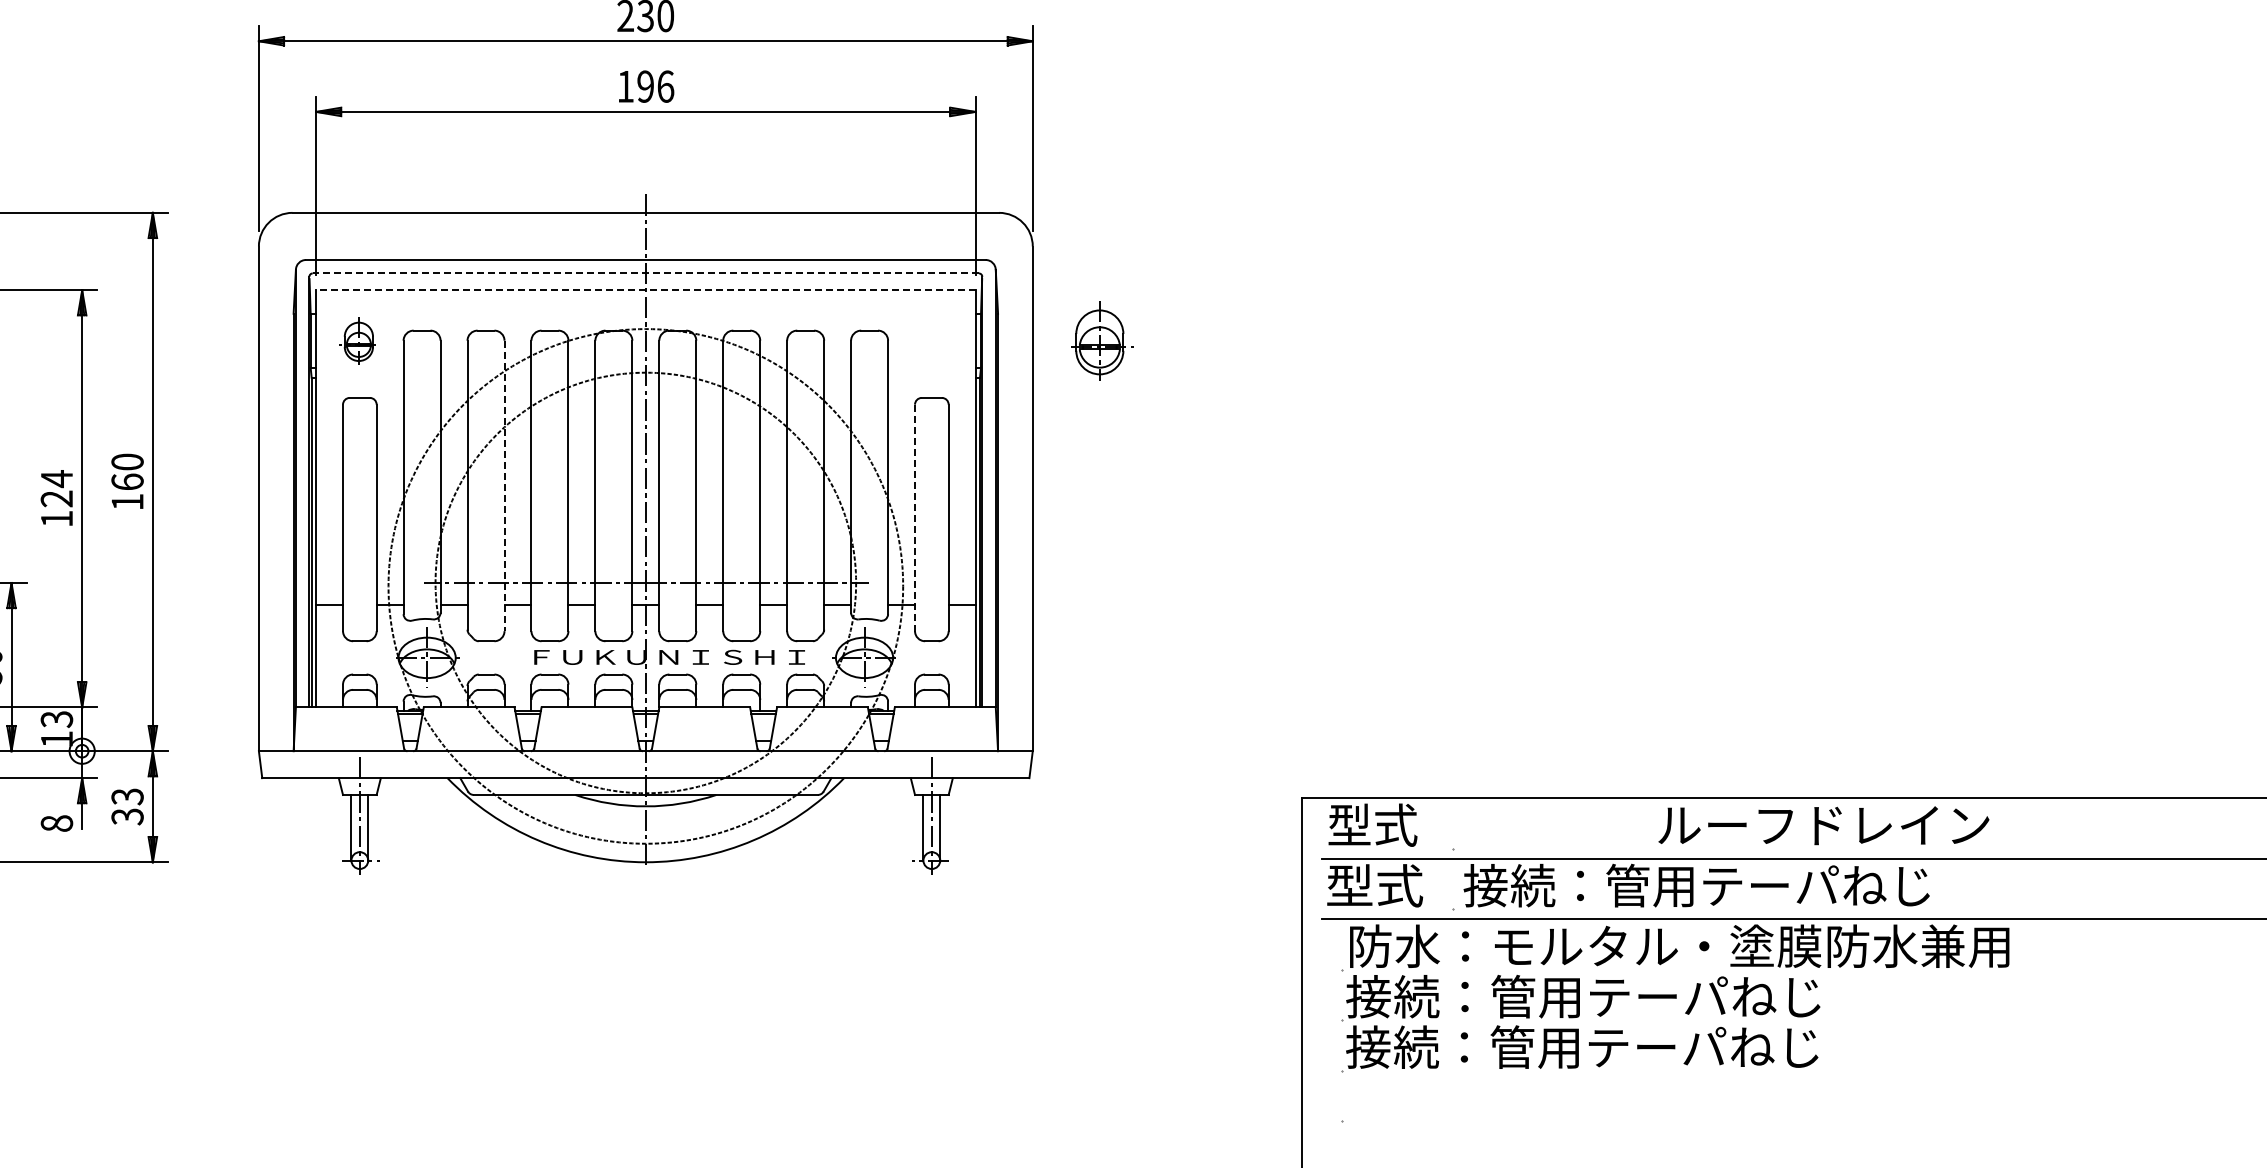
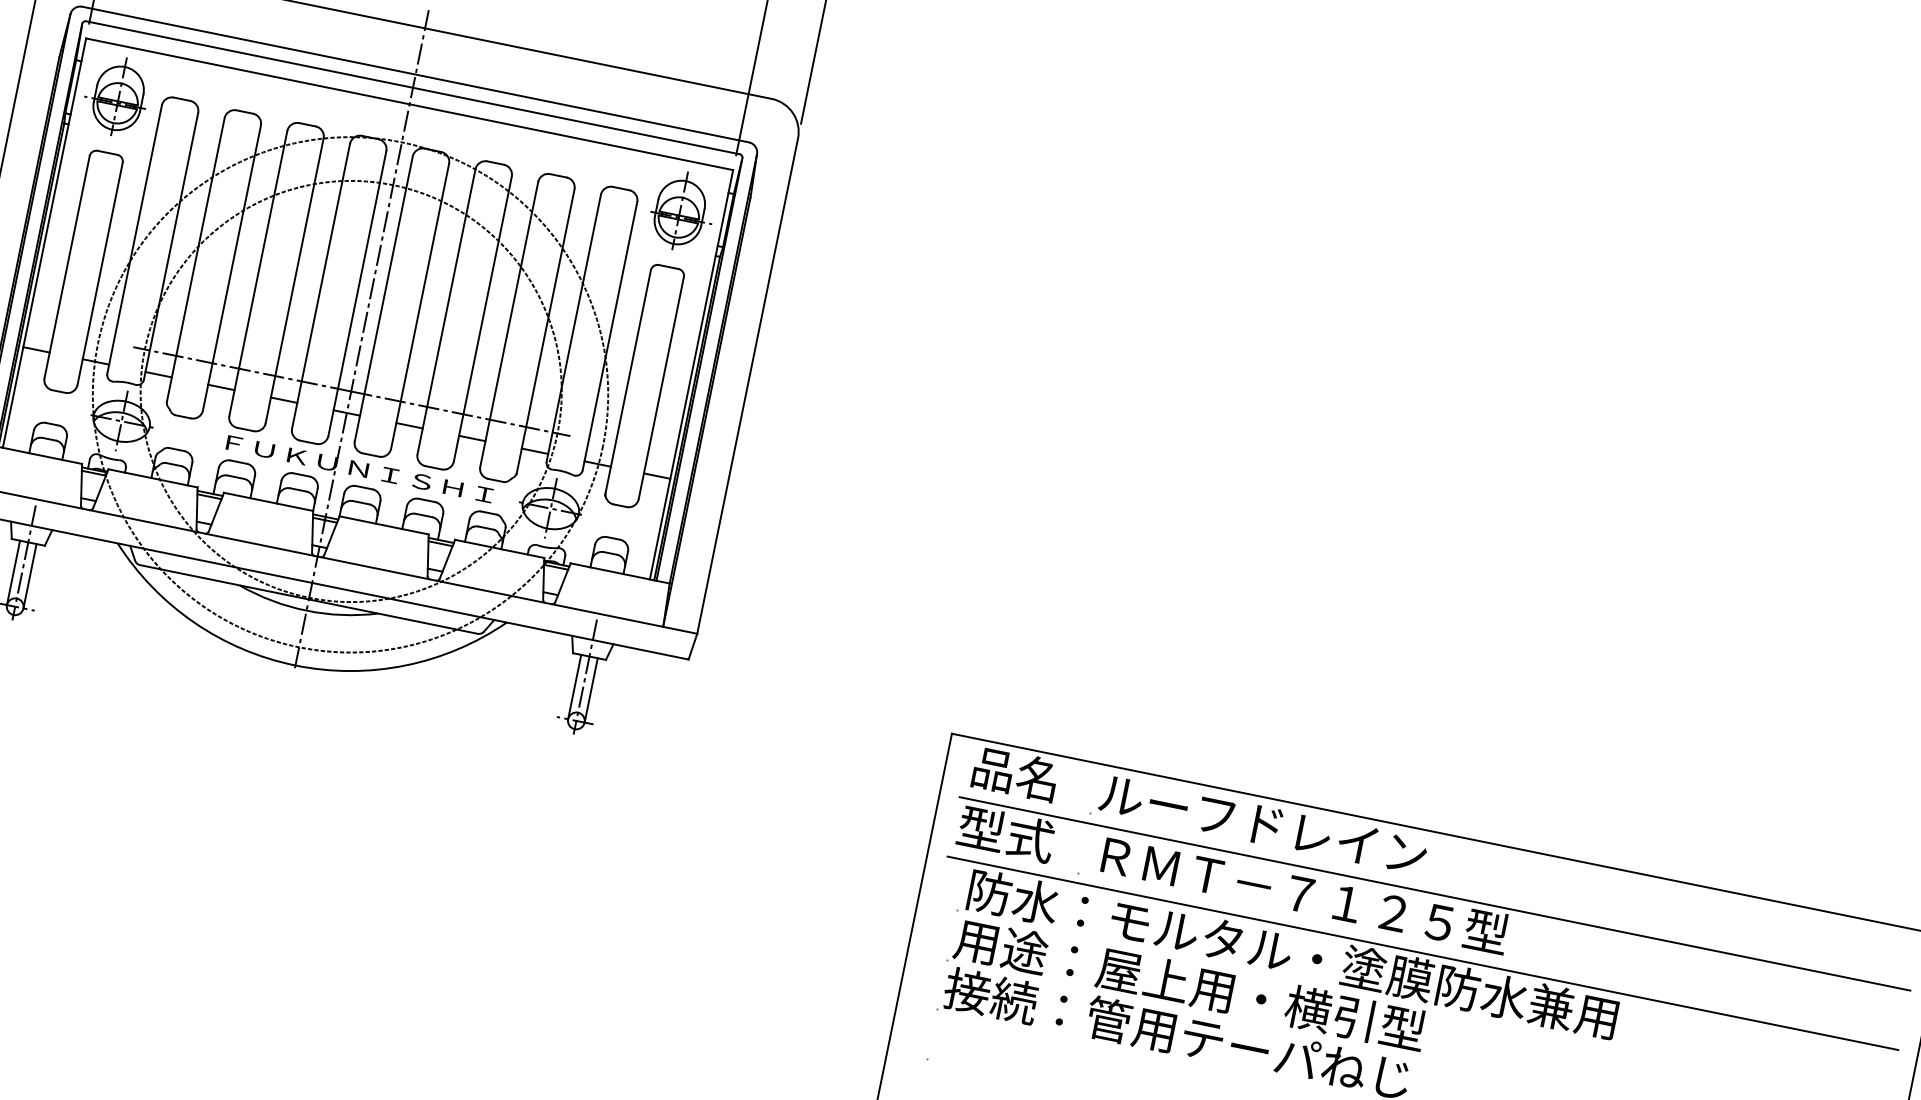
line: (645, 273) -> (412, 87), dashed -> solid
line: (645, 290) -> (409, 104), dashed -> solid
part: (357, 340) -> (116, 96), size x1.67
part: (1102, 340) -> (682, 211), moved
line: (504, 486) -> (231, 268), dashed -> solid
line: (915, 519) -> (628, 383), dashed -> solid
text: (1372, 824) -> (1015, 773), 型式 -> 品名
text: (1823, 825) -> (1262, 824), moved
text: (1696, 885) -> (1321, 898), 接続：管用テーパねじ -> ＲＭＴ－７１２５型
text: (1584, 996) -> (1189, 984), 接続：管用テーパねじ -> 用途：屋上用・横引型

